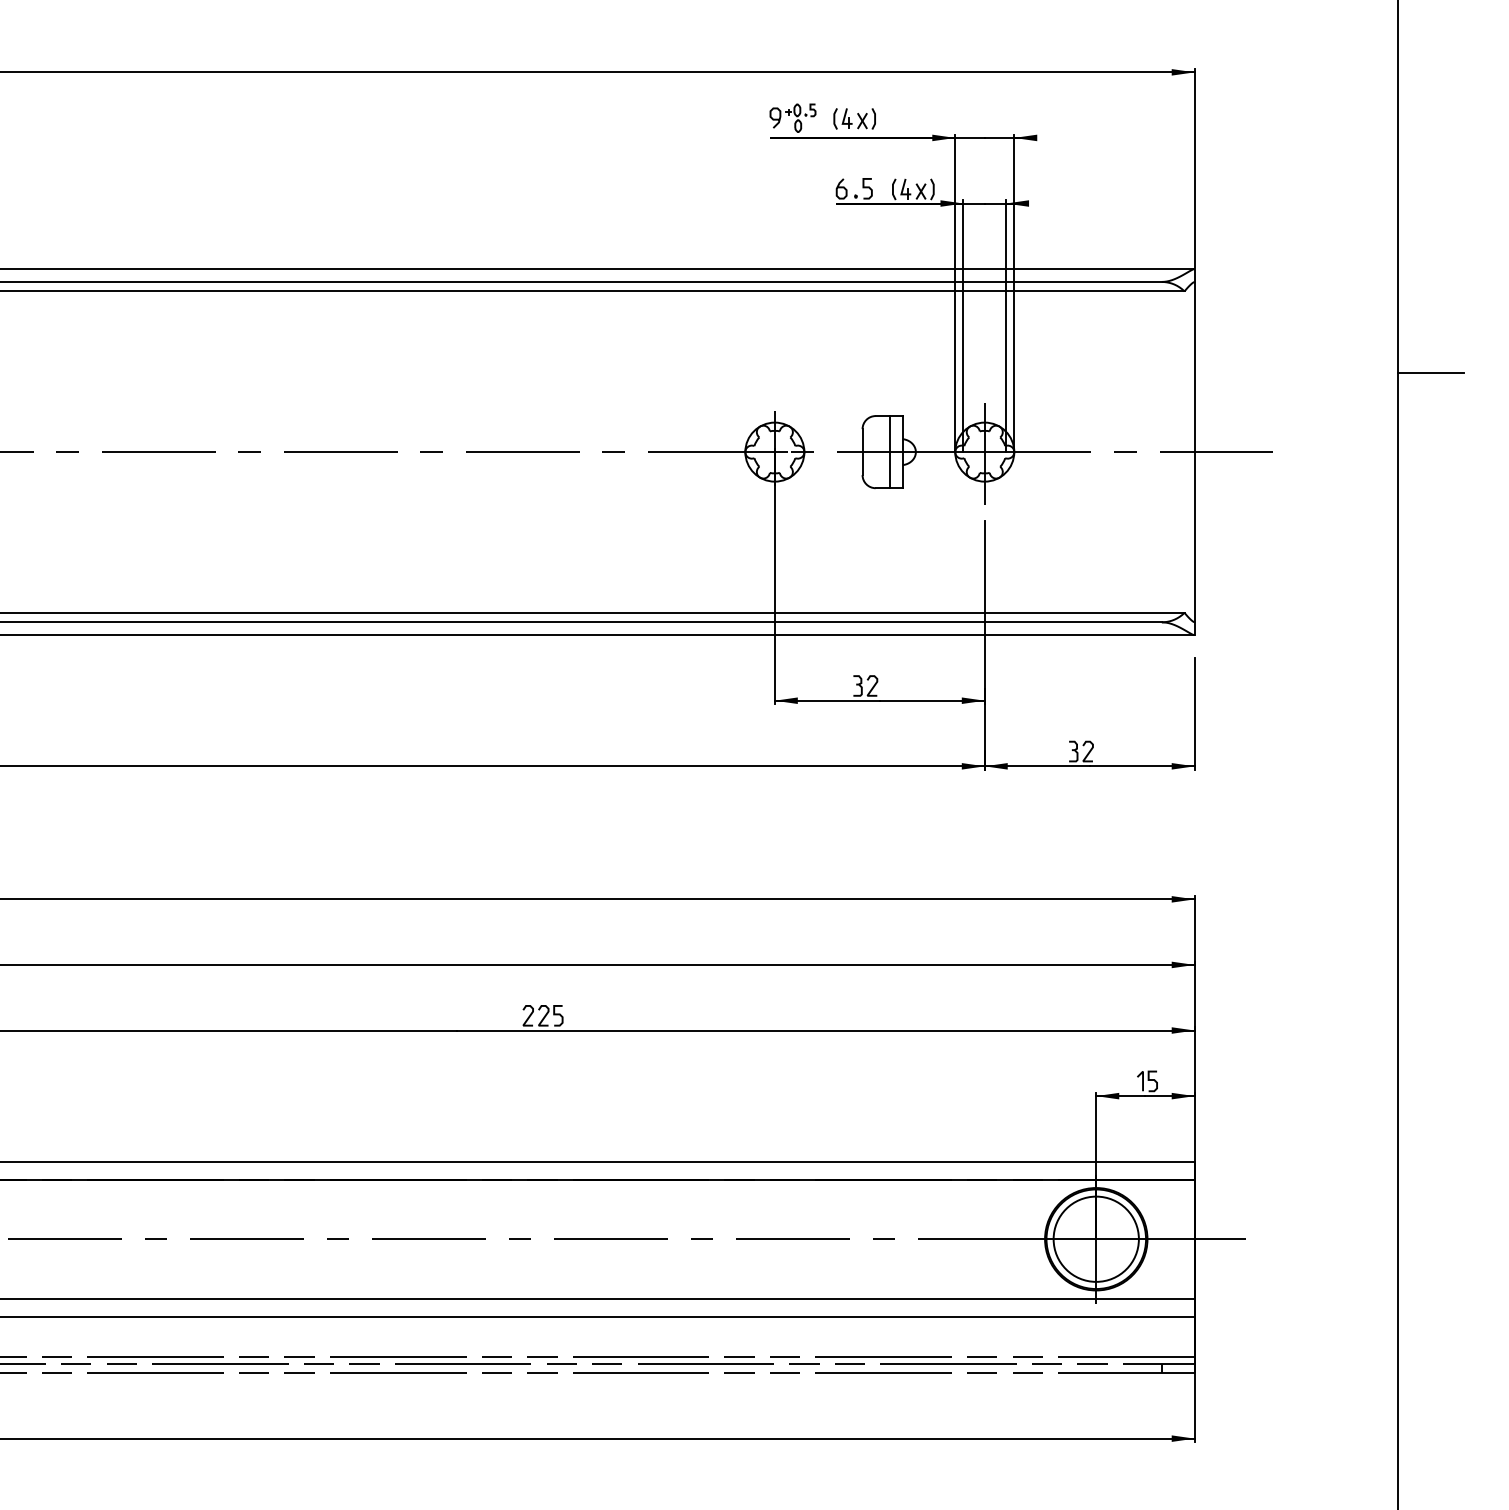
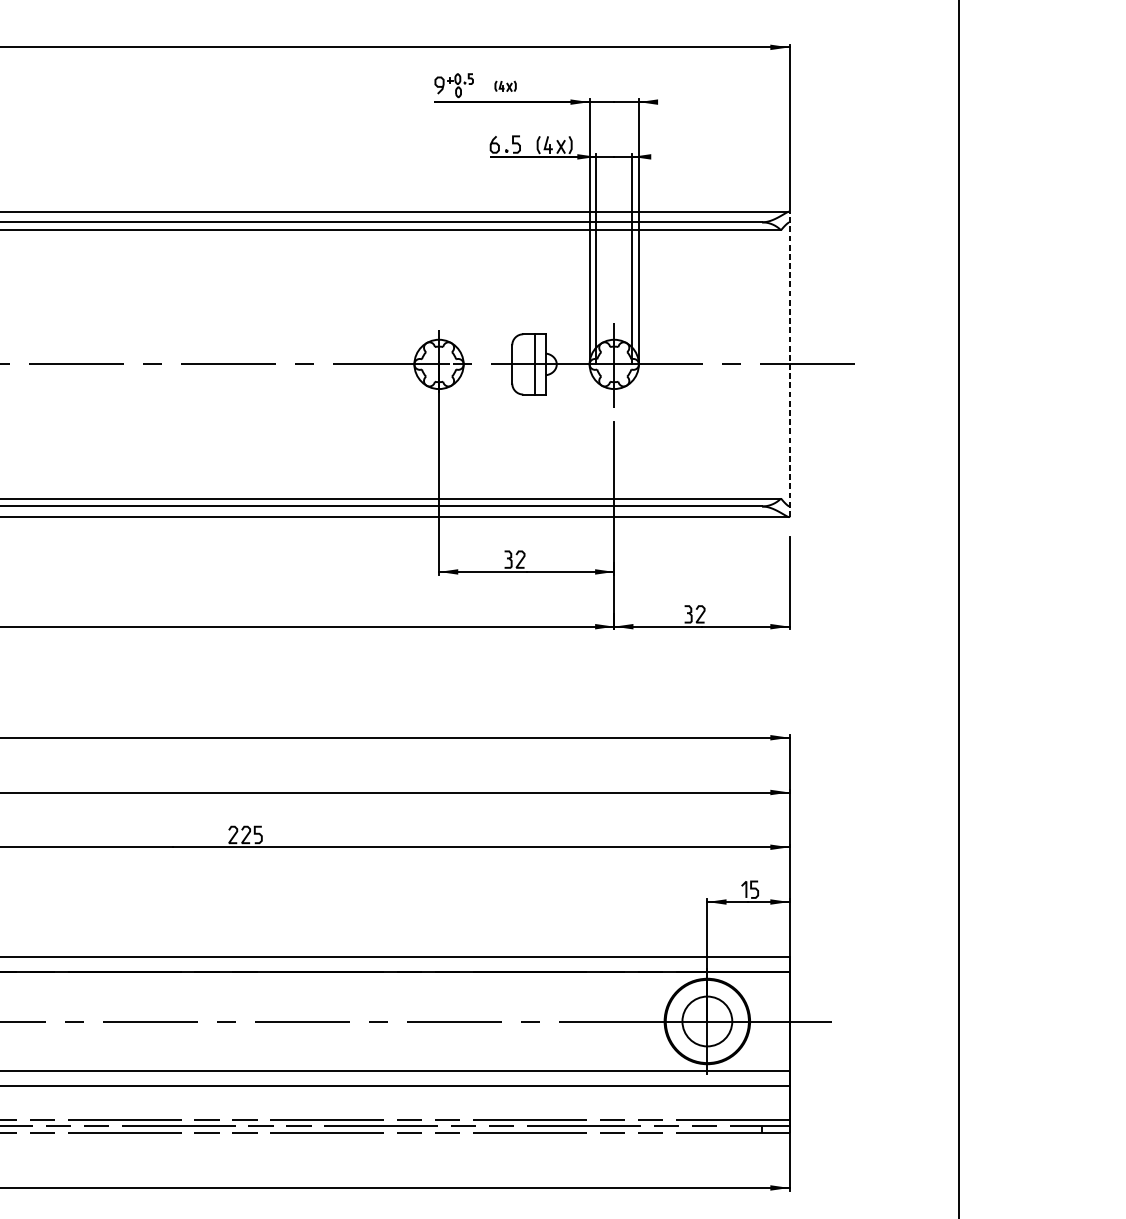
part: (854, 118) -> (505, 85), size x0.6
line: (1430, 373) -> (986, 298), removed
line: (1194, 452) -> (789, 364), solid -> dashed
circle: (1095, 1238) -> (706, 1020), size x0.7

